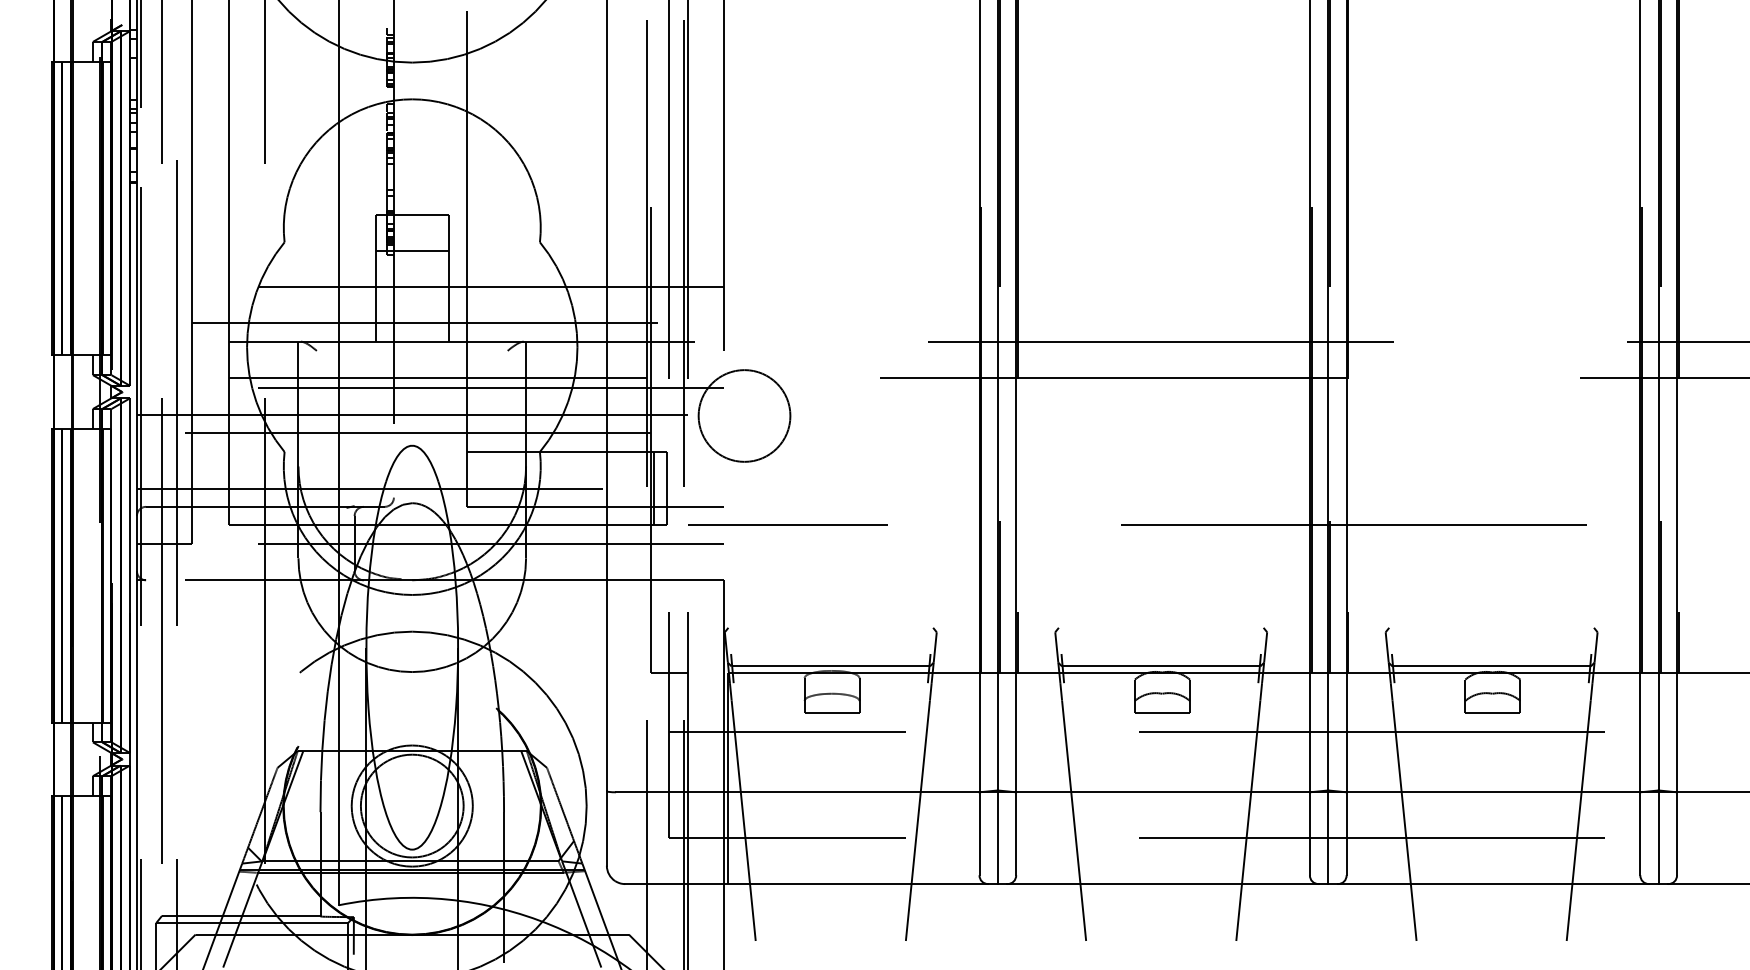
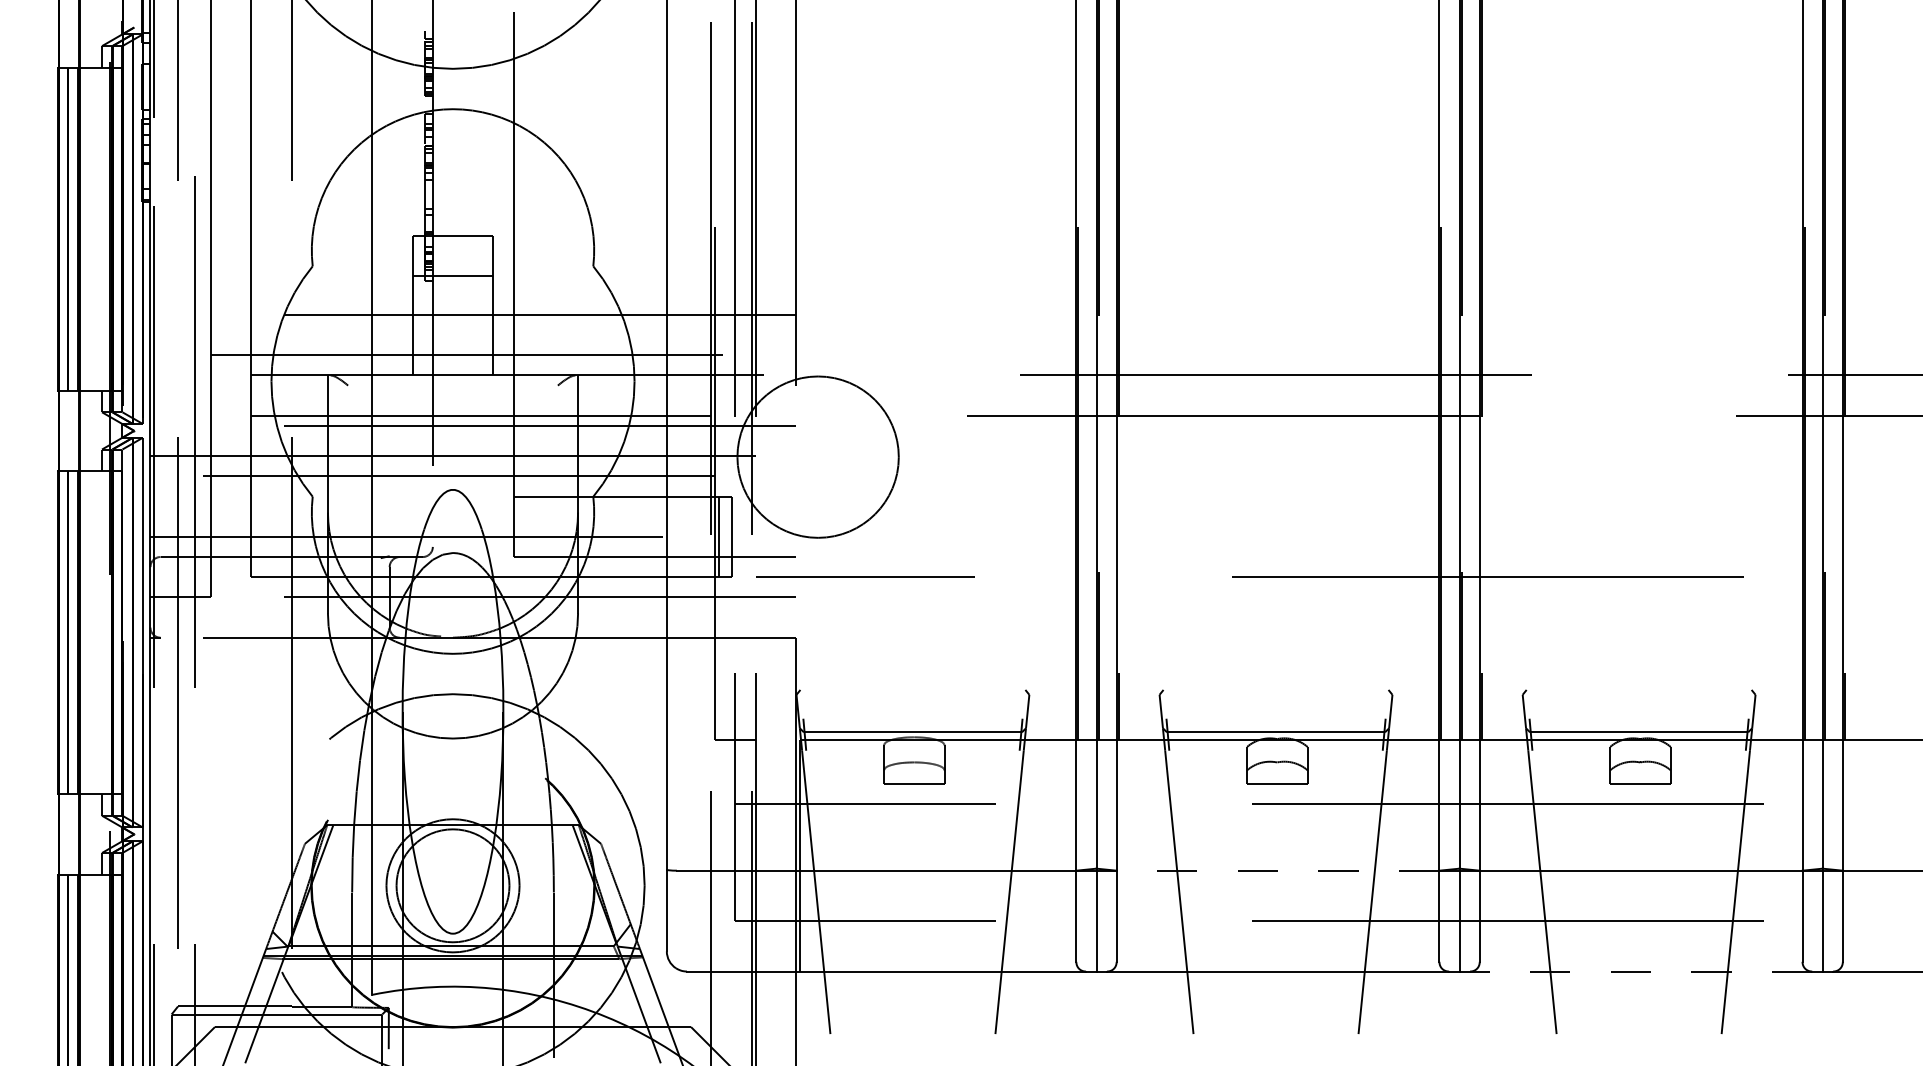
circle: (744, 415) -> (818, 456), size x1.6
line: (1163, 792) -> (1278, 870), solid -> dashed
line: (1493, 884) -> (1641, 972), solid -> dashed

